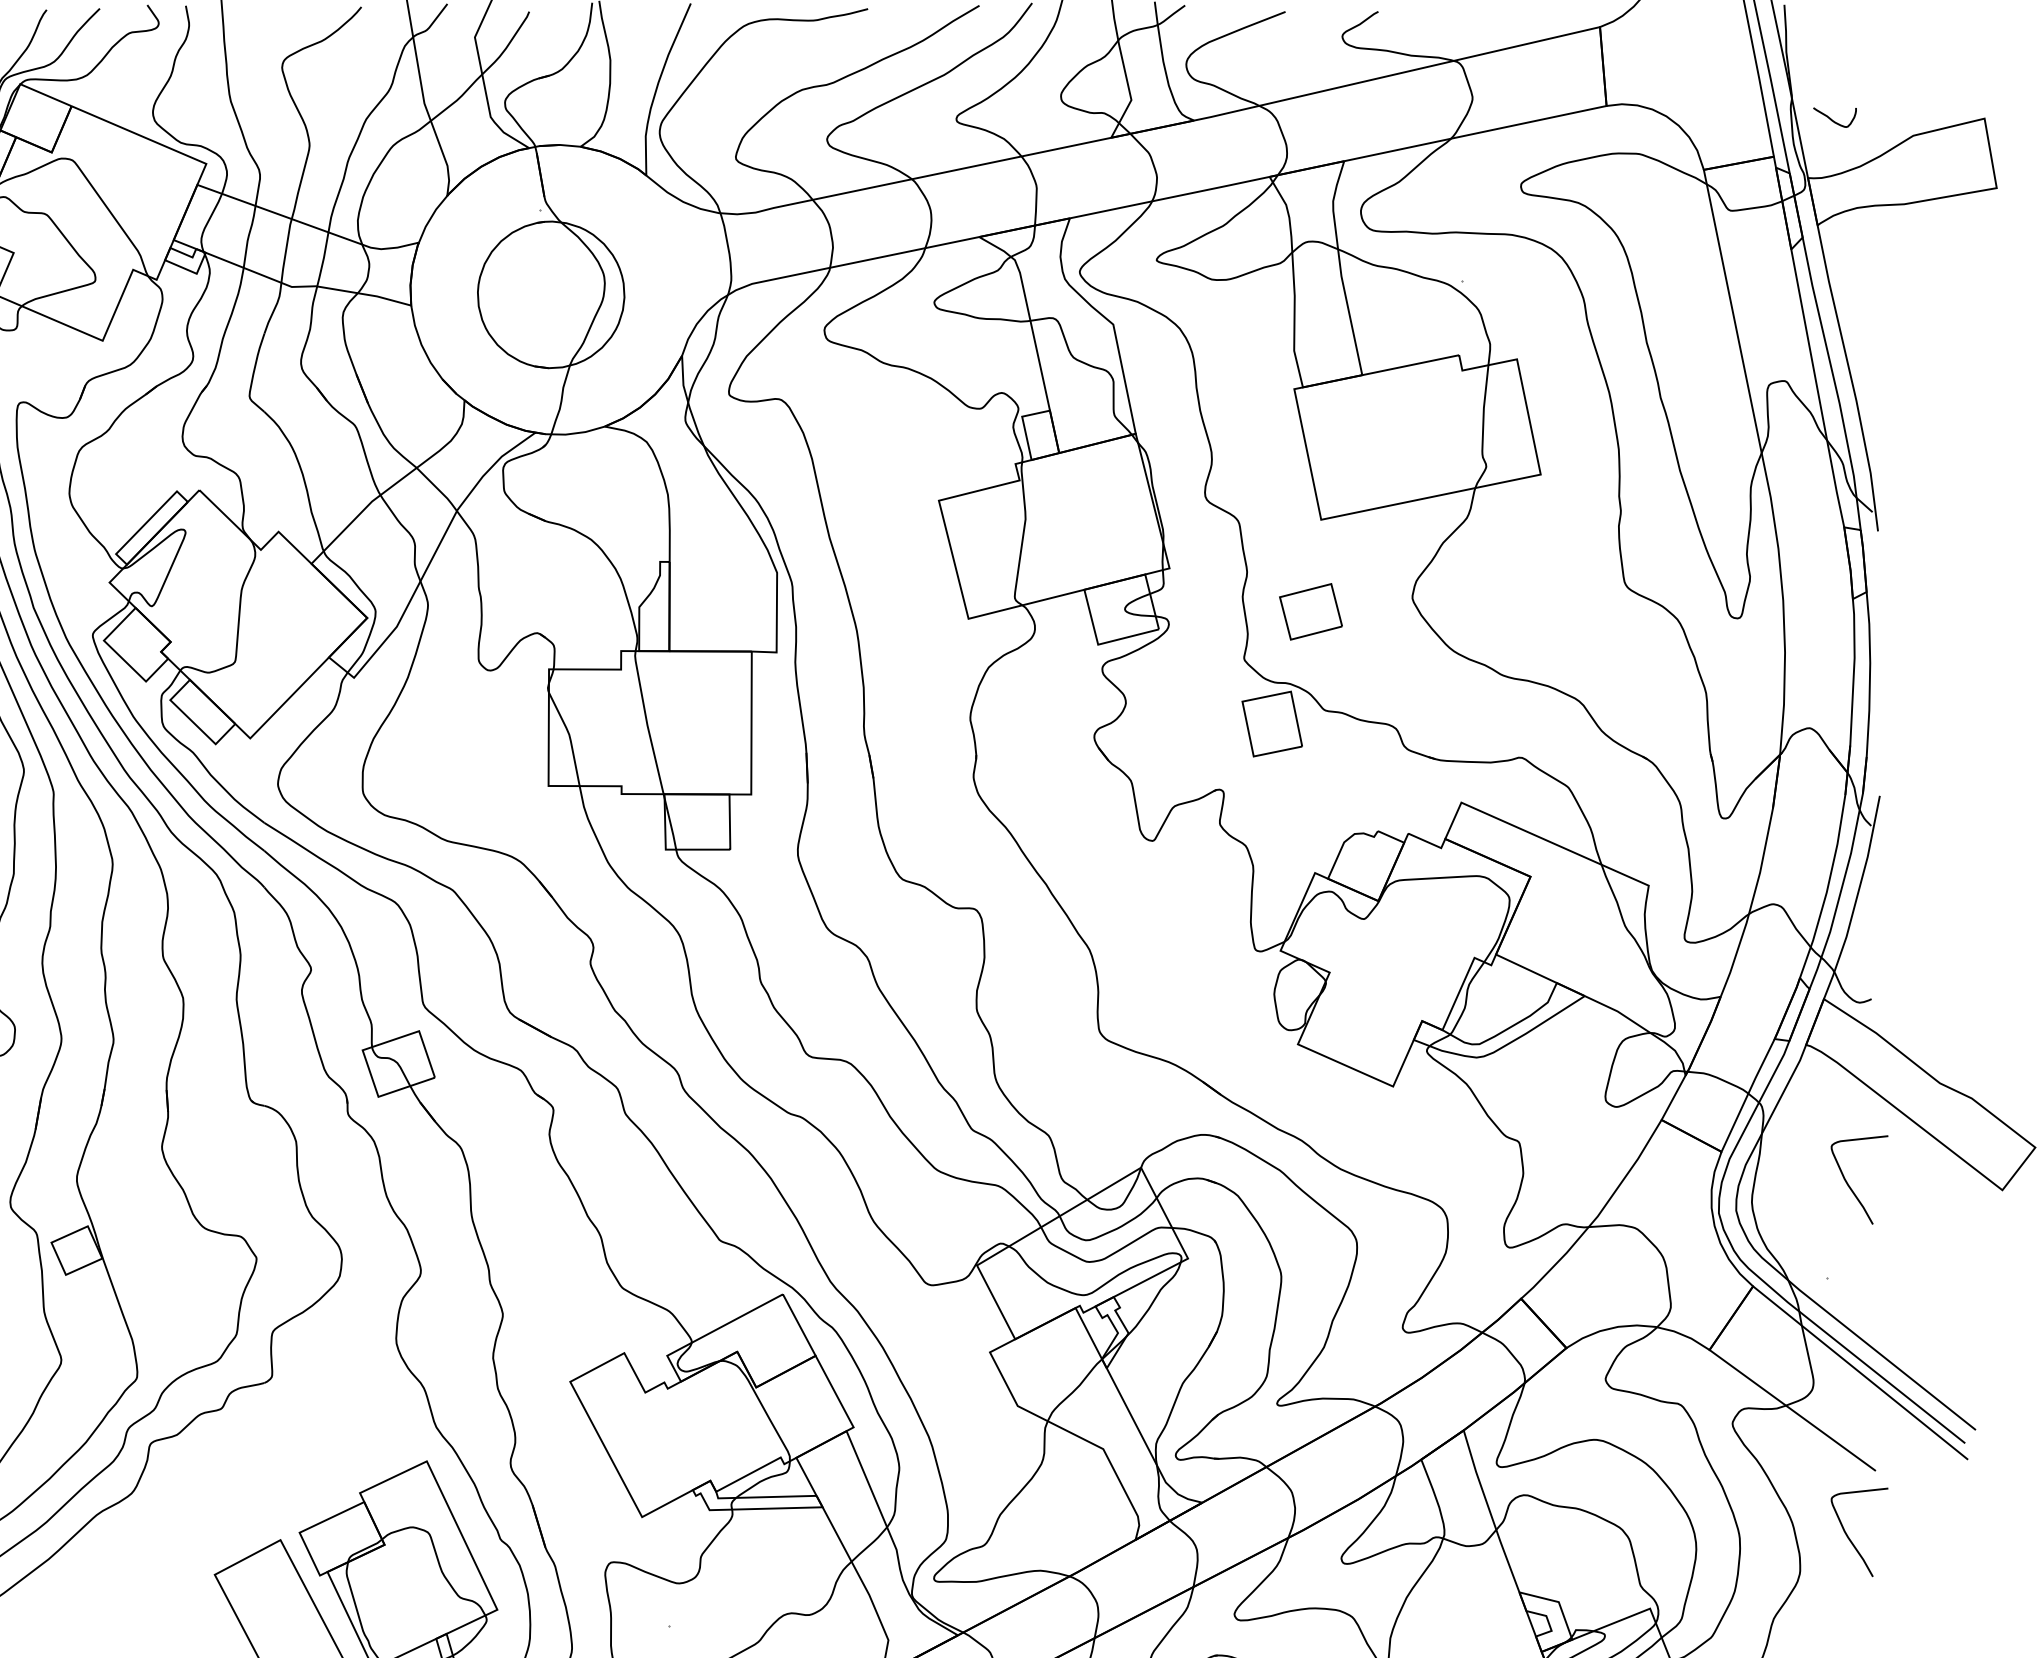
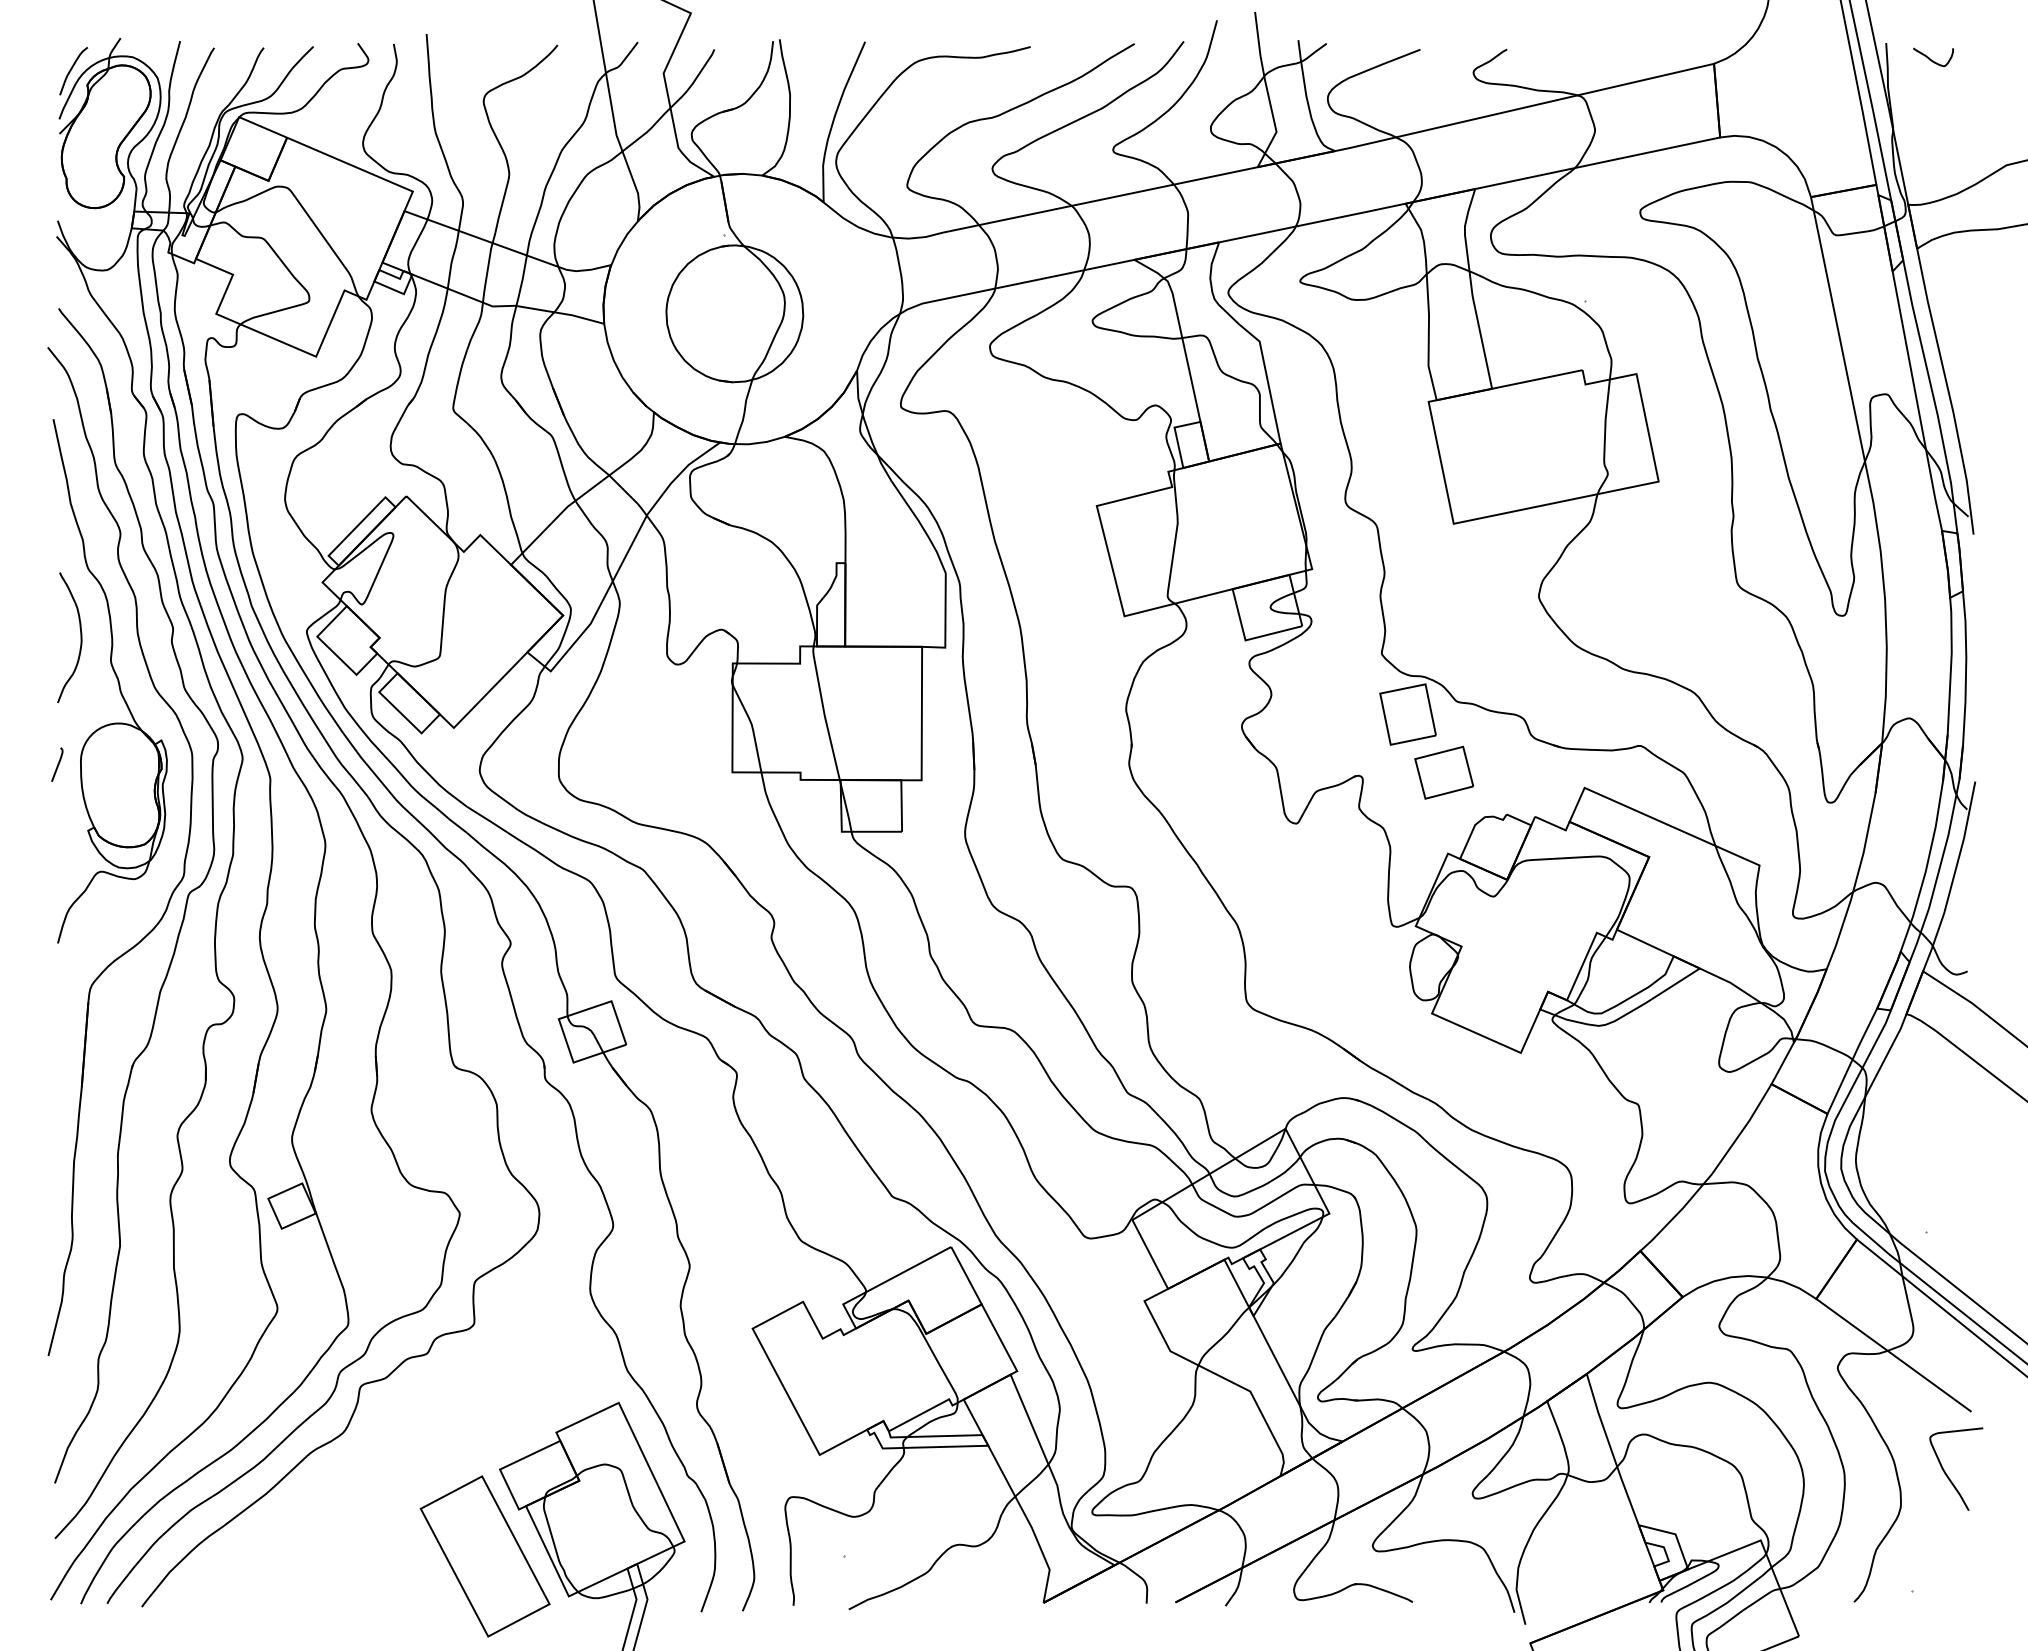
curve: (1831, 118) -> (1930, 58), moved
part: (1311, 611) -> (1444, 772), moved
curve: (1850, 1185) -> (1947, 1145), removed

